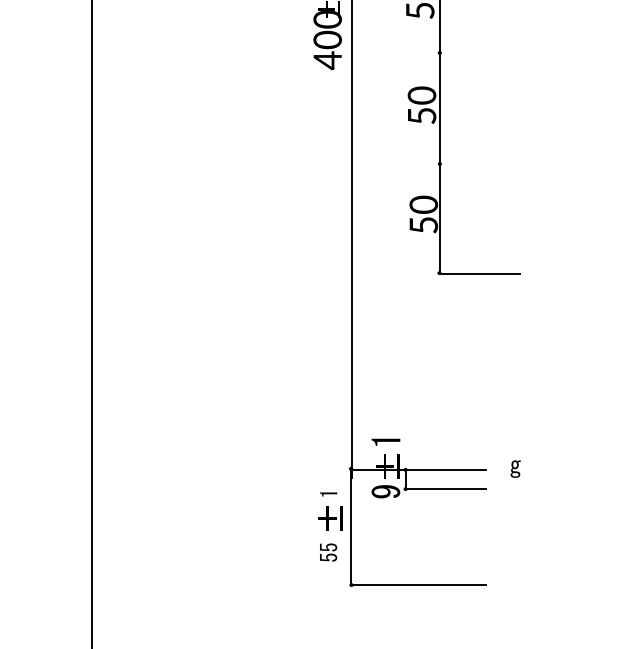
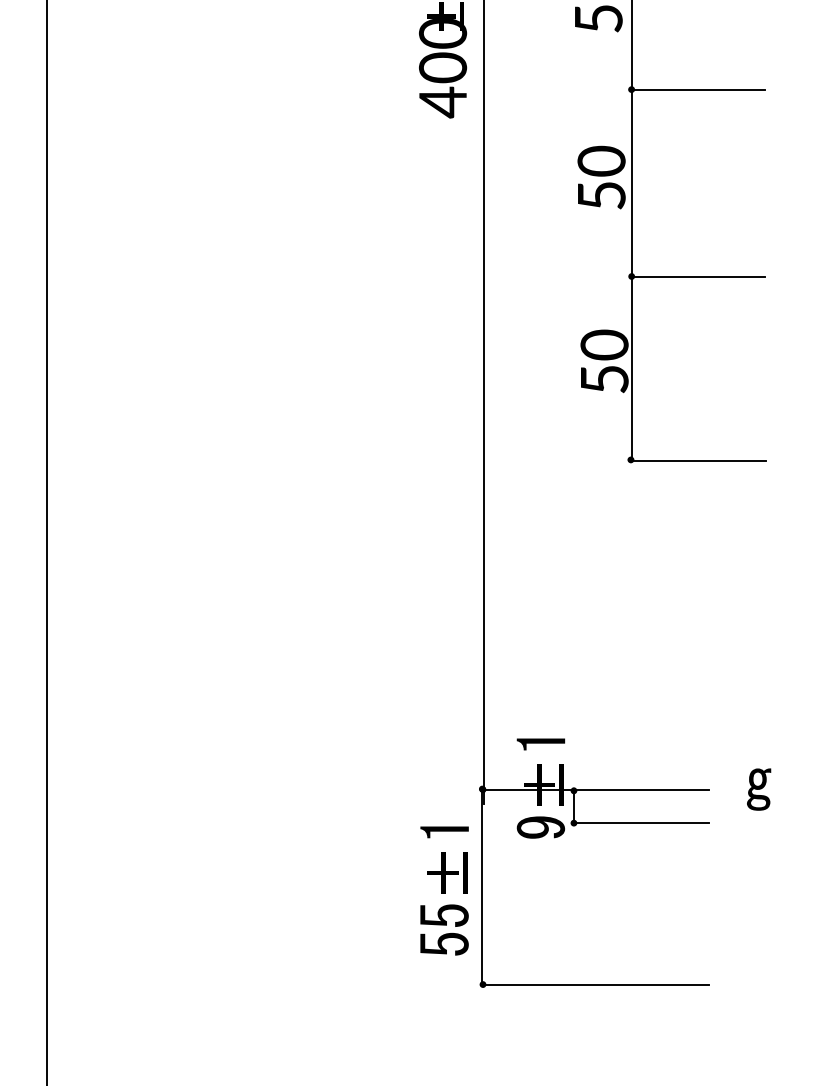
line: (479, 53) -> (698, 90), added
line: (479, 164) -> (698, 277), added
part: (515, 468) -> (758, 788), size x1.43
part: (328, 494) -> (444, 832), size x1.67
part: (328, 552) -> (444, 929), size x1.67

